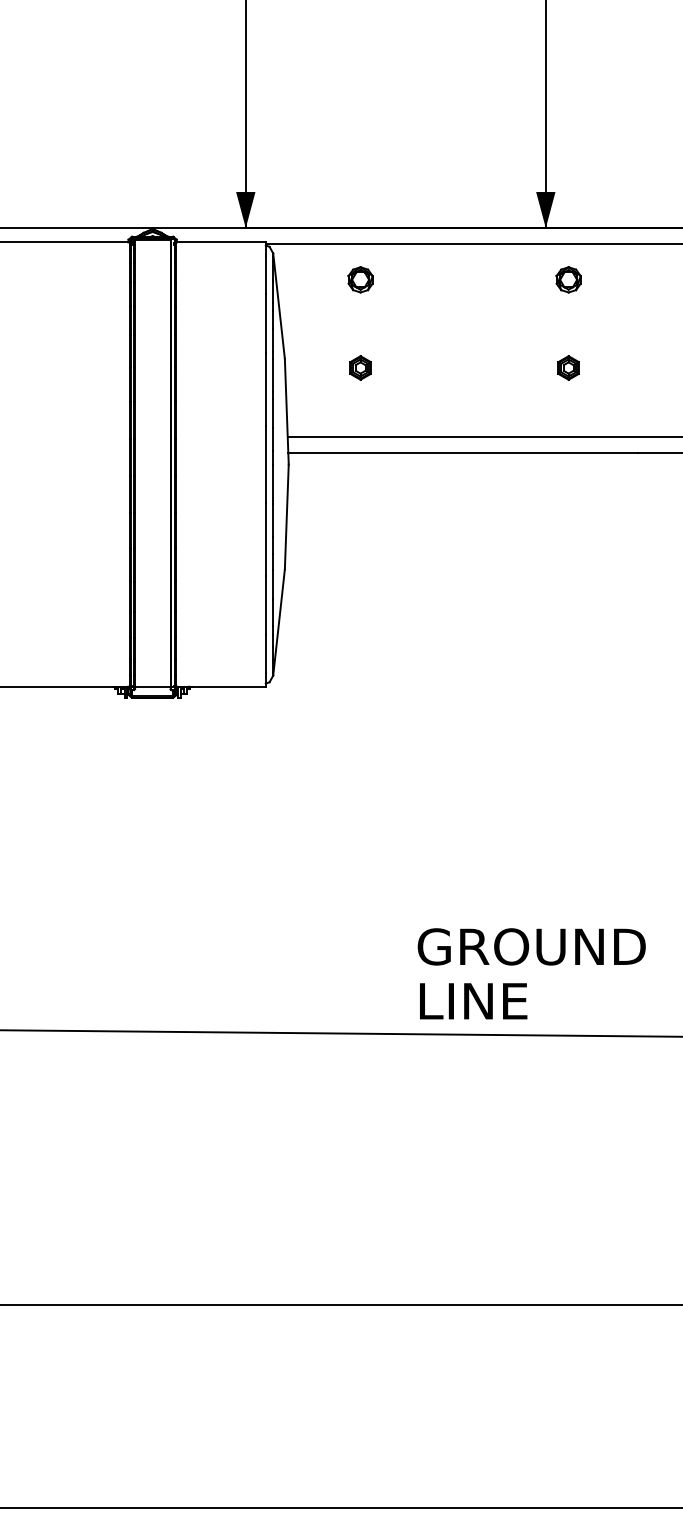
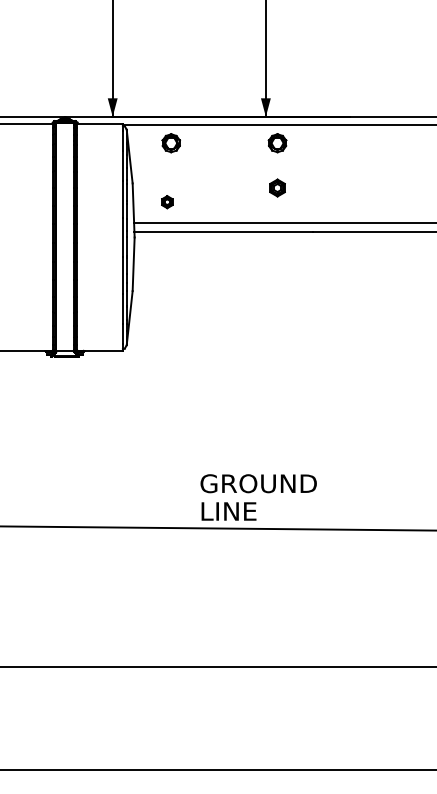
part: (360, 278) -> (171, 142), size x1.4
part: (568, 278) -> (277, 142), size x1.4
part: (360, 368) -> (167, 202), moved
part: (568, 368) -> (277, 188), size x1.4

